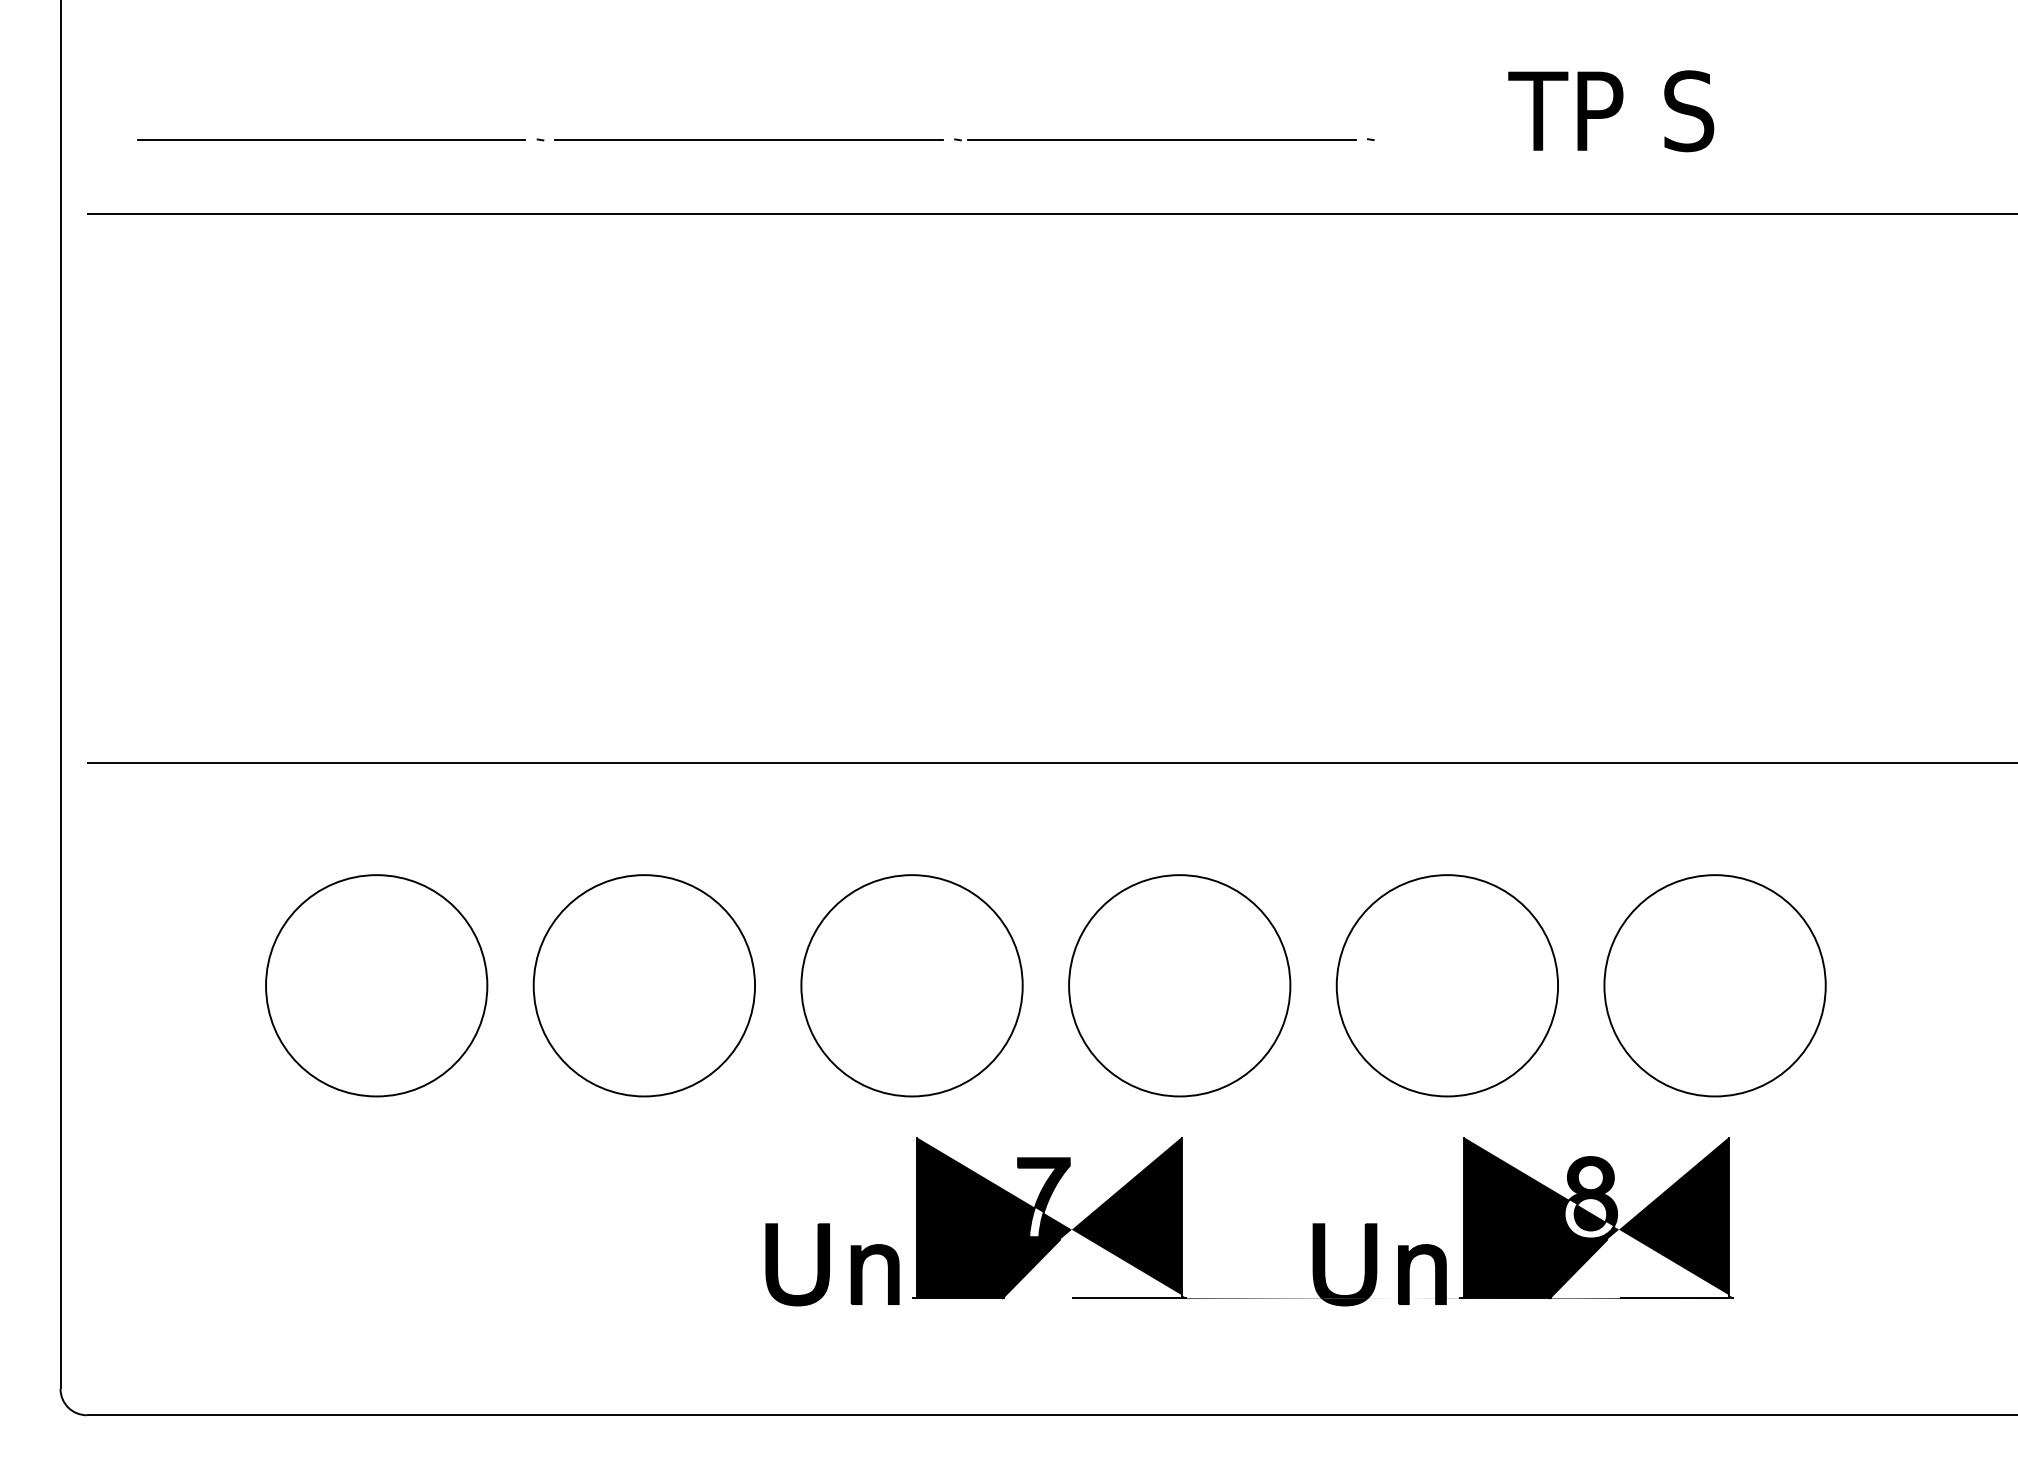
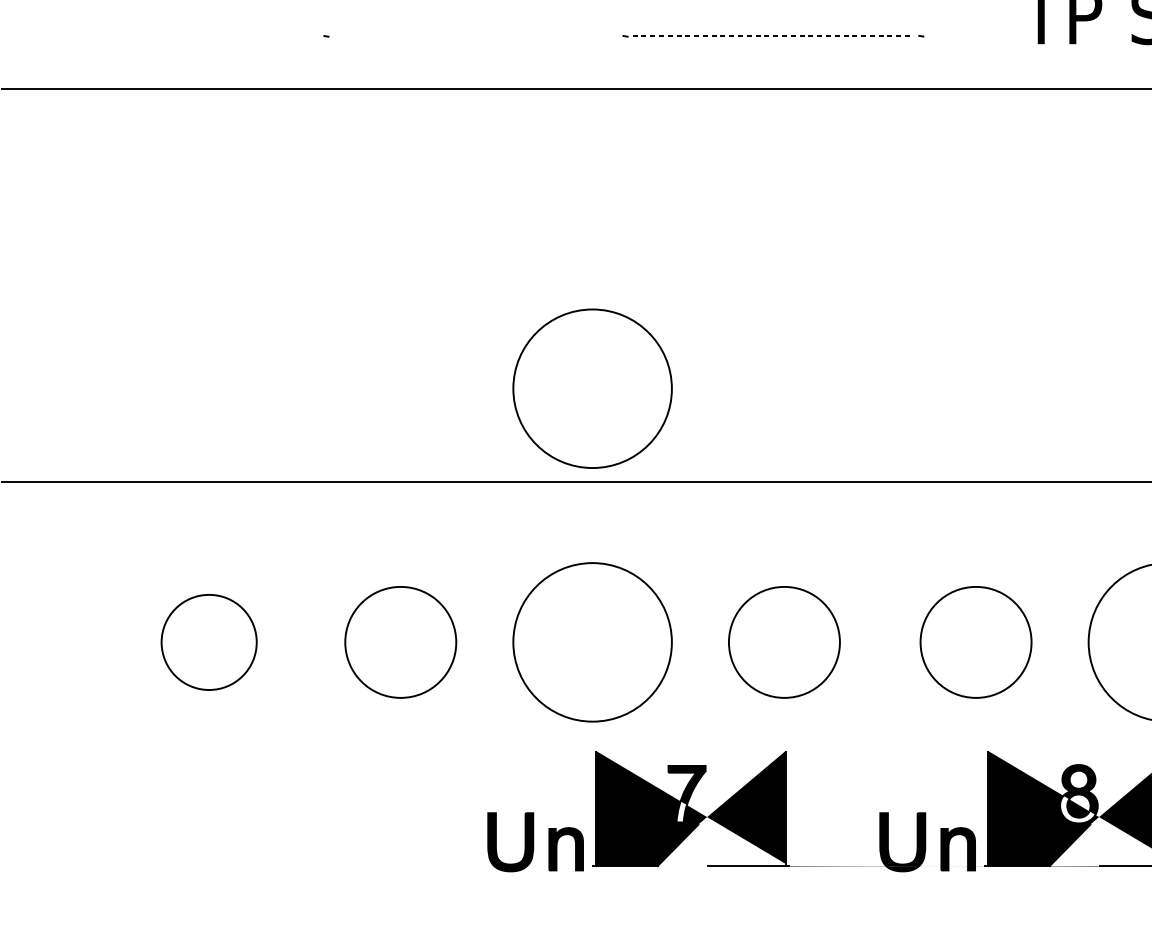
line: (331, 139) -> (176, 36), removed
line: (748, 139) -> (475, 36), removed
line: (1161, 139) -> (771, 36), solid -> dashed
part: (911, 631) -> (592, 388), added
part: (376, 985) -> (208, 642), size x0.6
part: (643, 985) -> (400, 642), size x0.7
part: (1179, 985) -> (784, 642), size x0.7
part: (1446, 985) -> (975, 642), size x0.7

